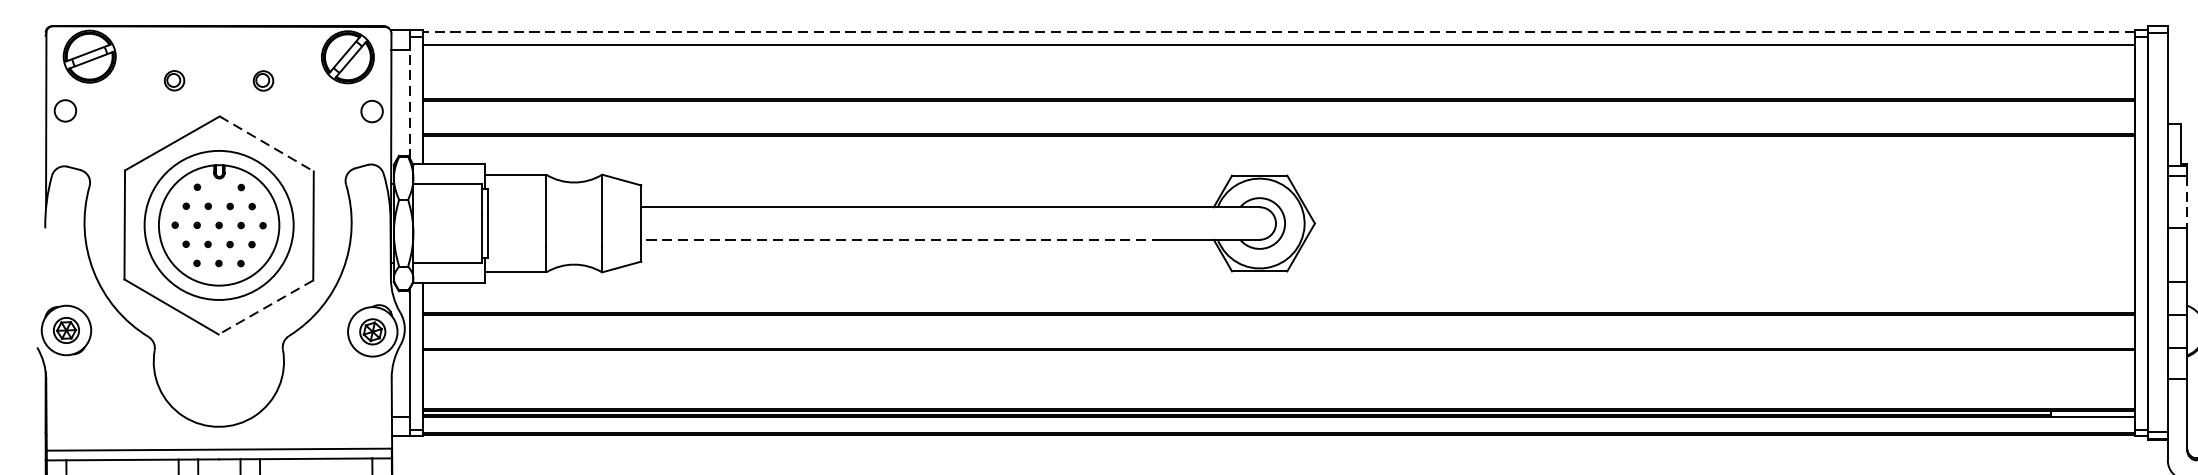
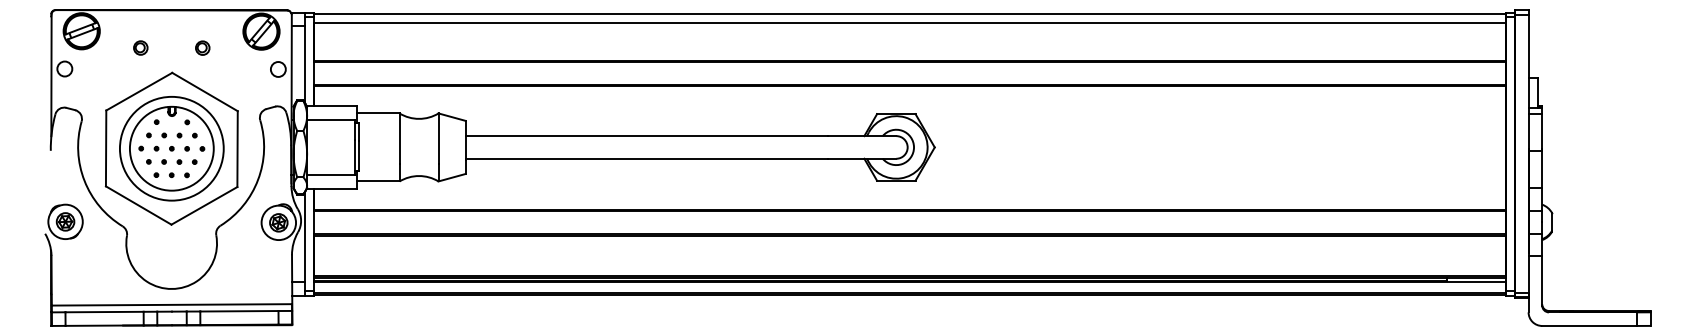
line: (1278, 31) -> (909, 13), dashed -> solid
line: (409, 104) -> (304, 64), dashed -> solid
line: (267, 144) -> (205, 92), dashed -> solid
line: (2187, 200) -> (1542, 131), dashed -> solid
line: (900, 239) -> (646, 158), dashed -> solid
line: (266, 306) -> (204, 205), dashed -> solid

